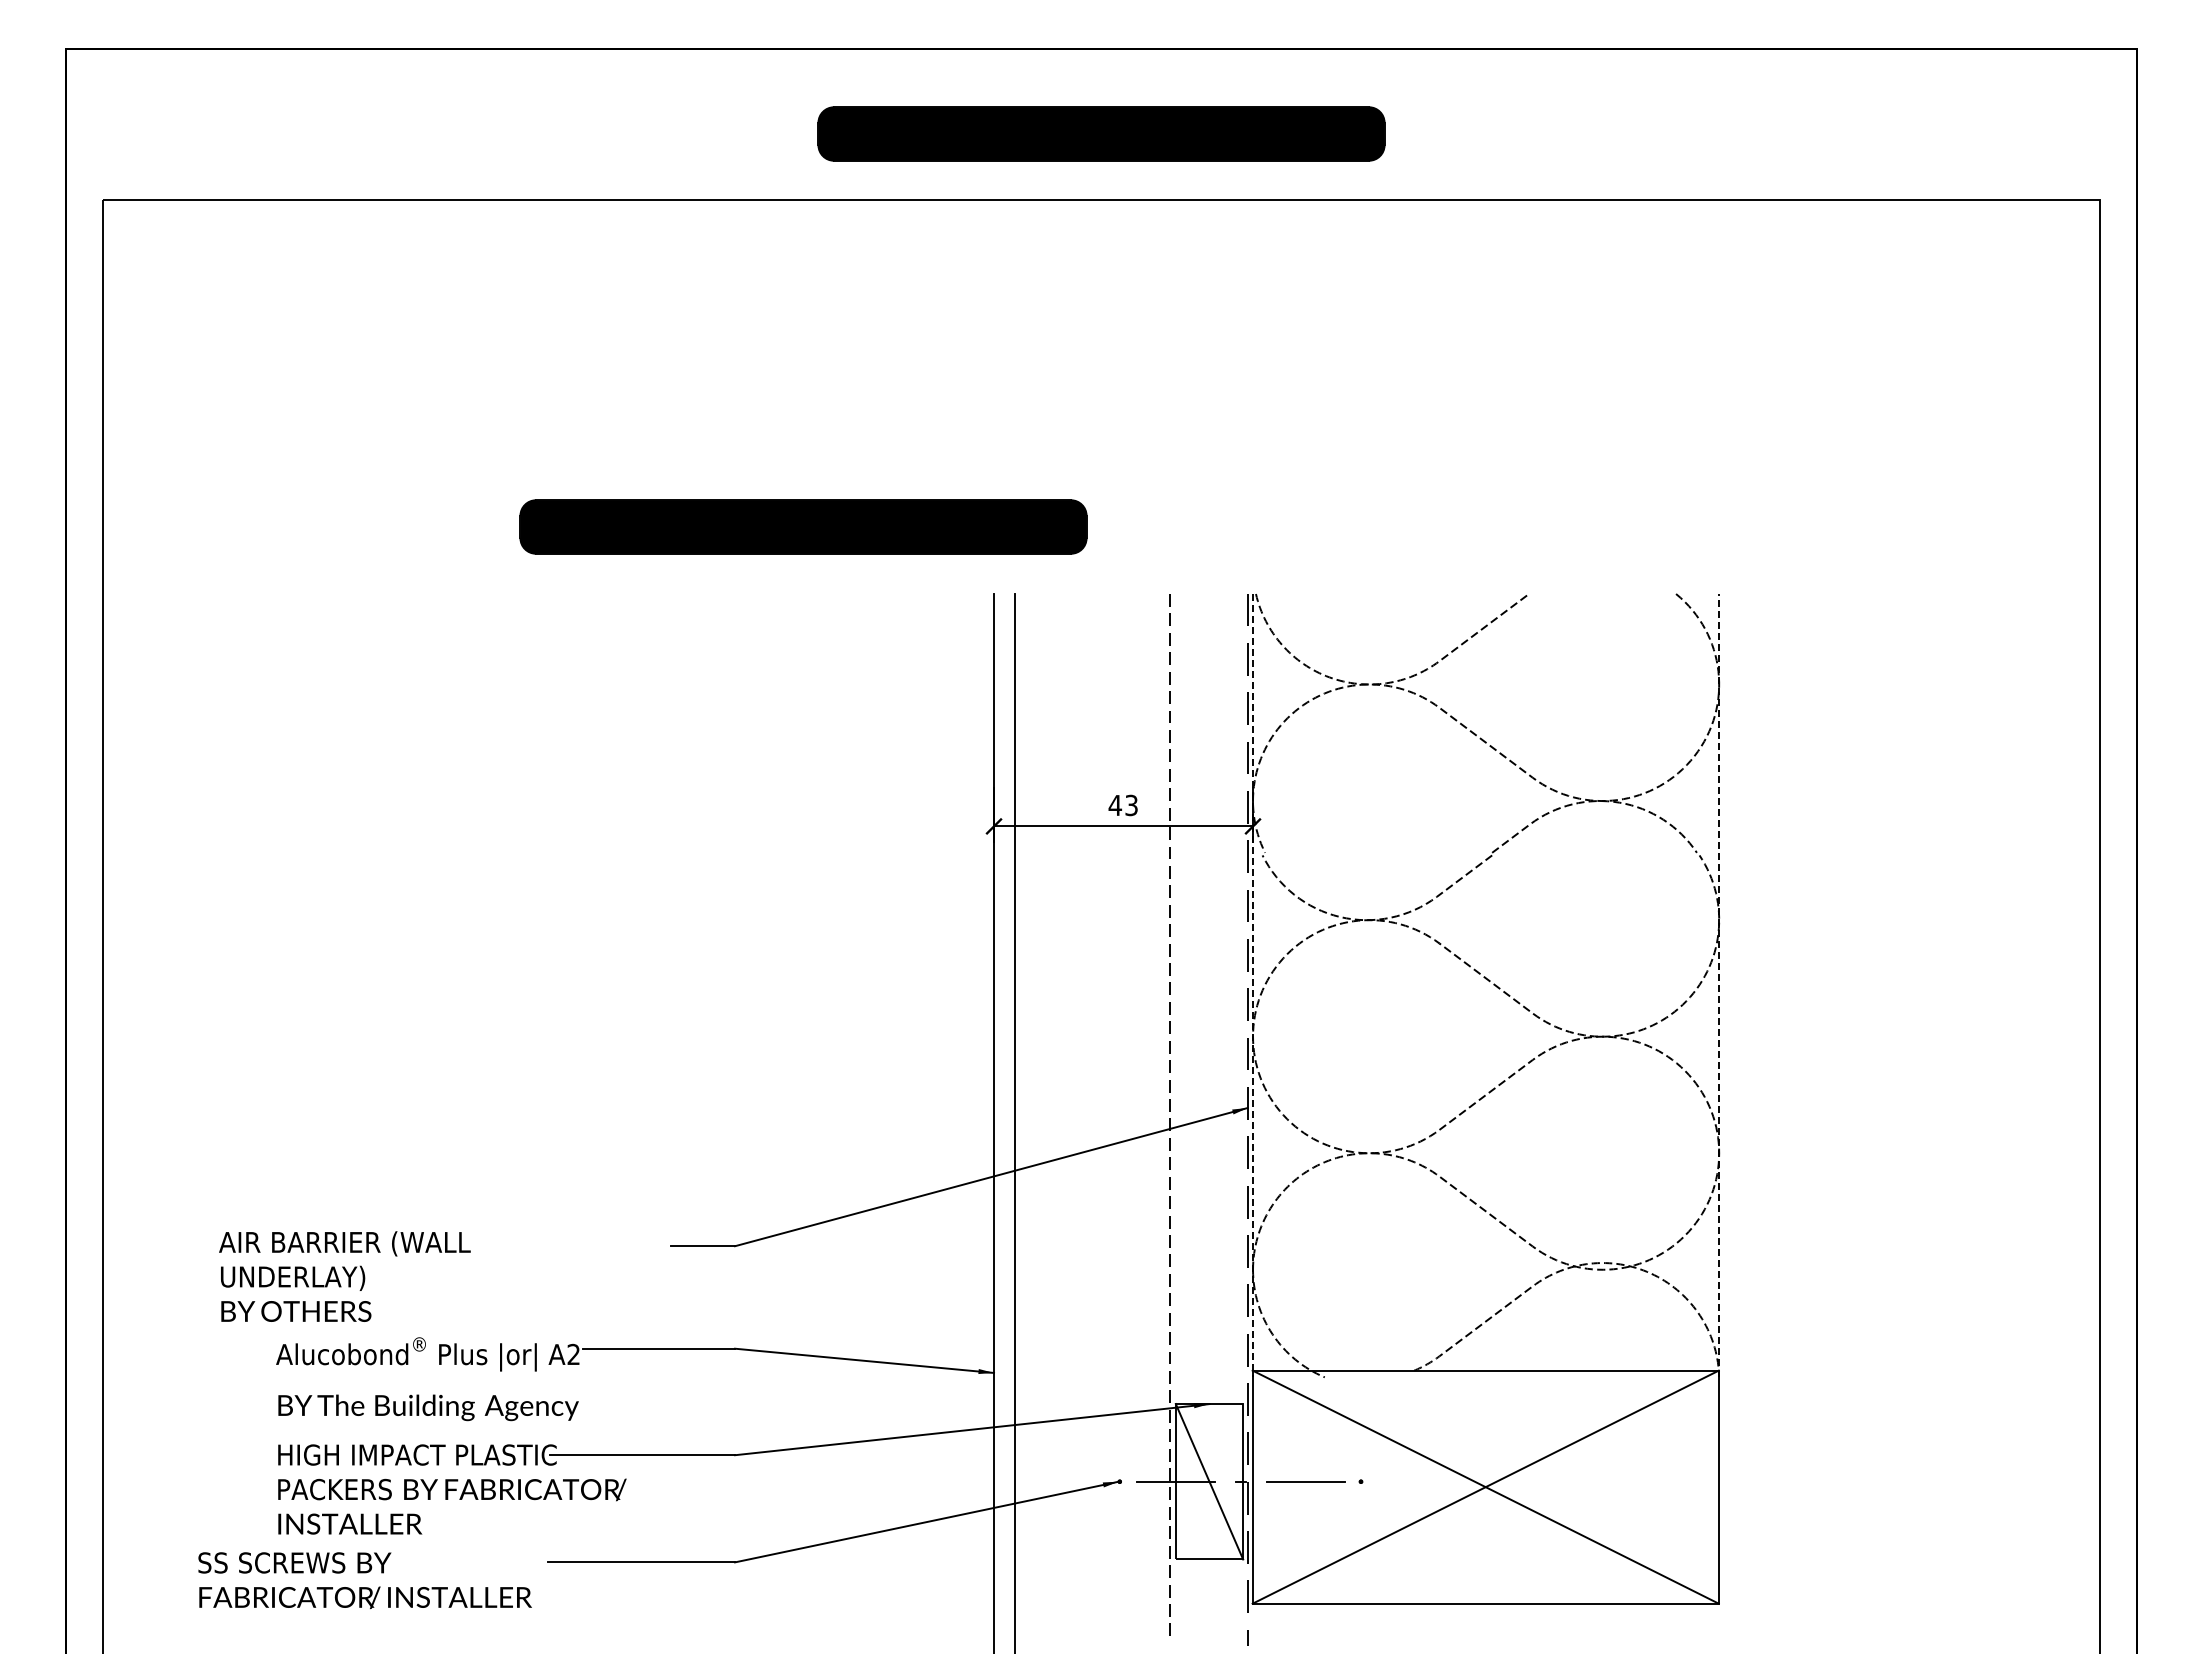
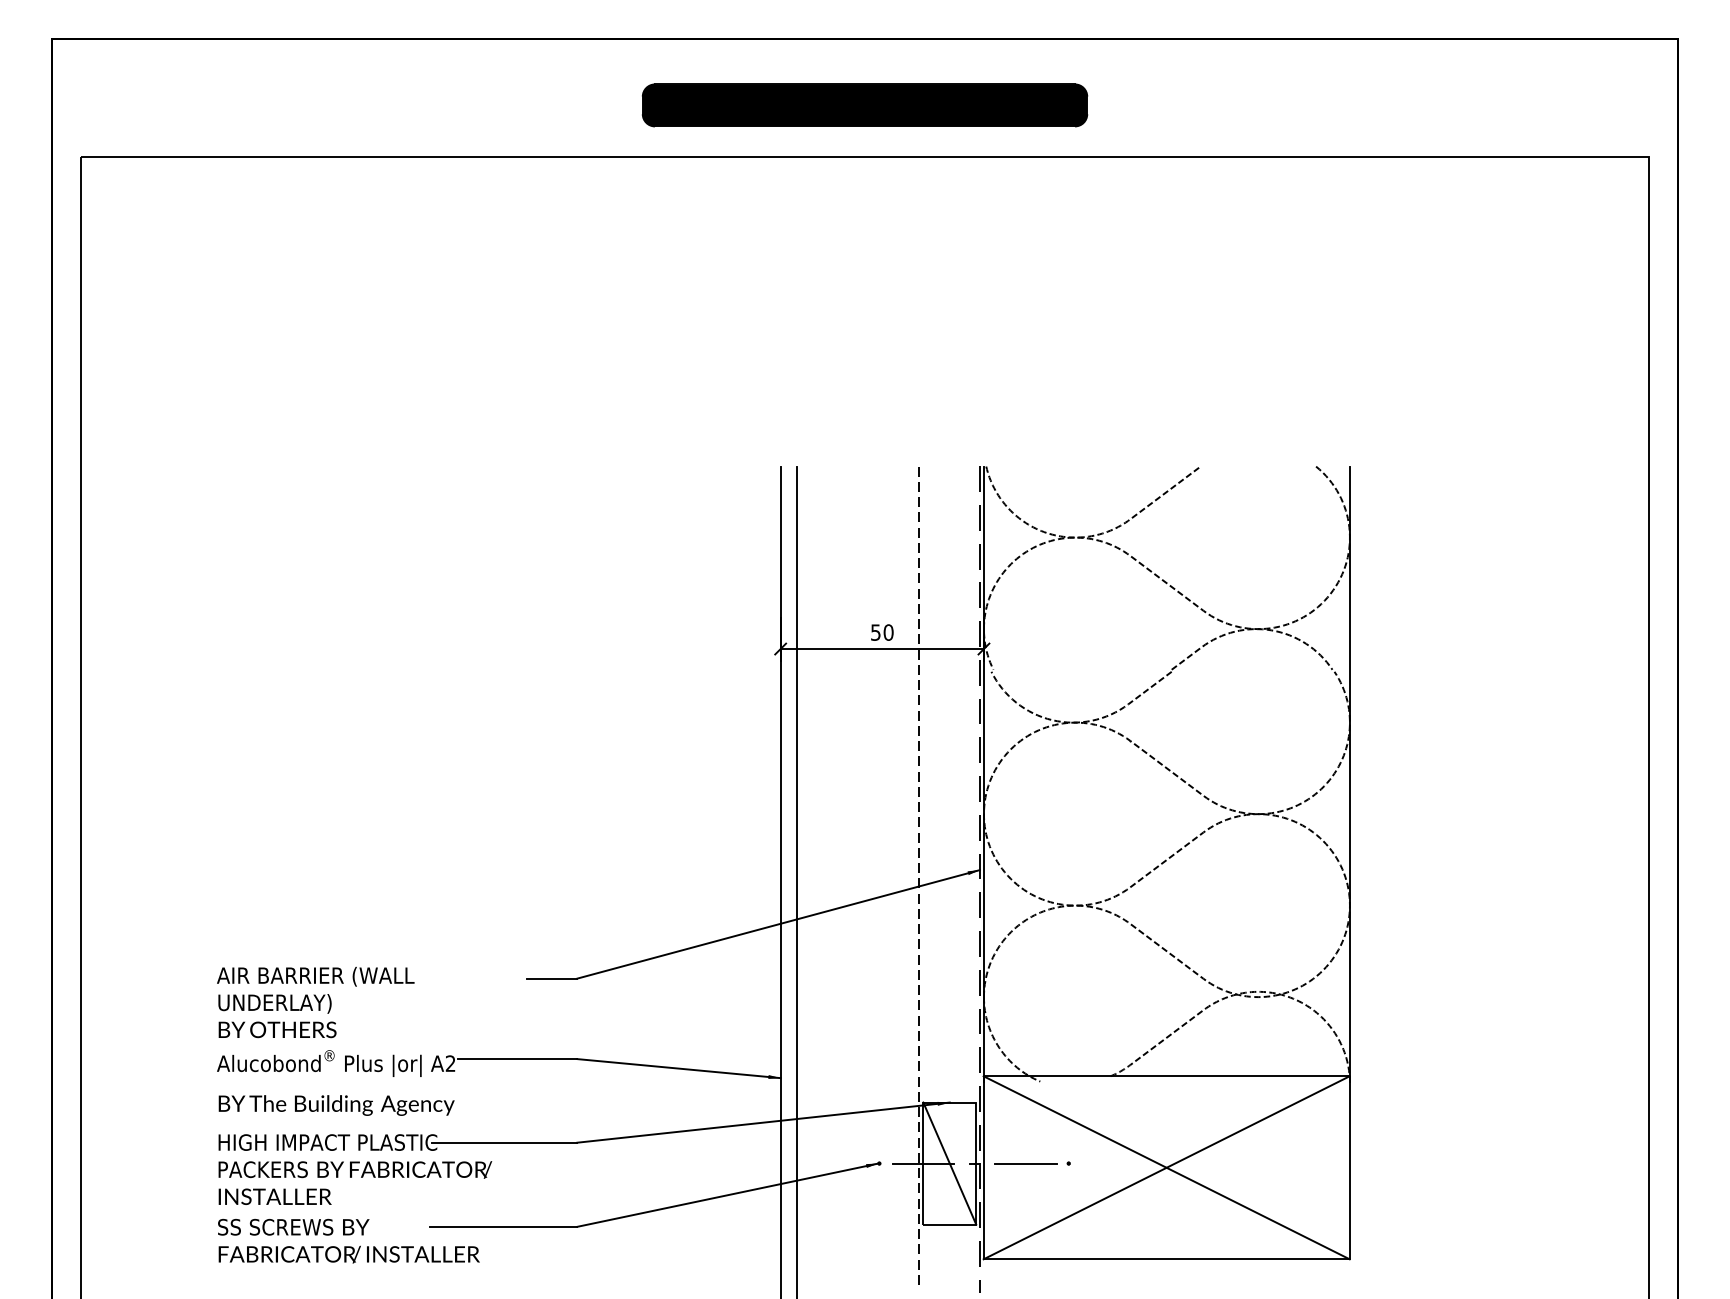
part: (803, 526) -> (631, 413), removed
text: (1123, 805) -> (882, 632), 43 -> 50
line: (1253, 985) -> (984, 773), dashed -> solid
line: (1719, 985) -> (1350, 773), dashed -> solid
text: (344, 1276) -> (315, 1002), moved
text: (364, 1580) -> (348, 1241), moved

